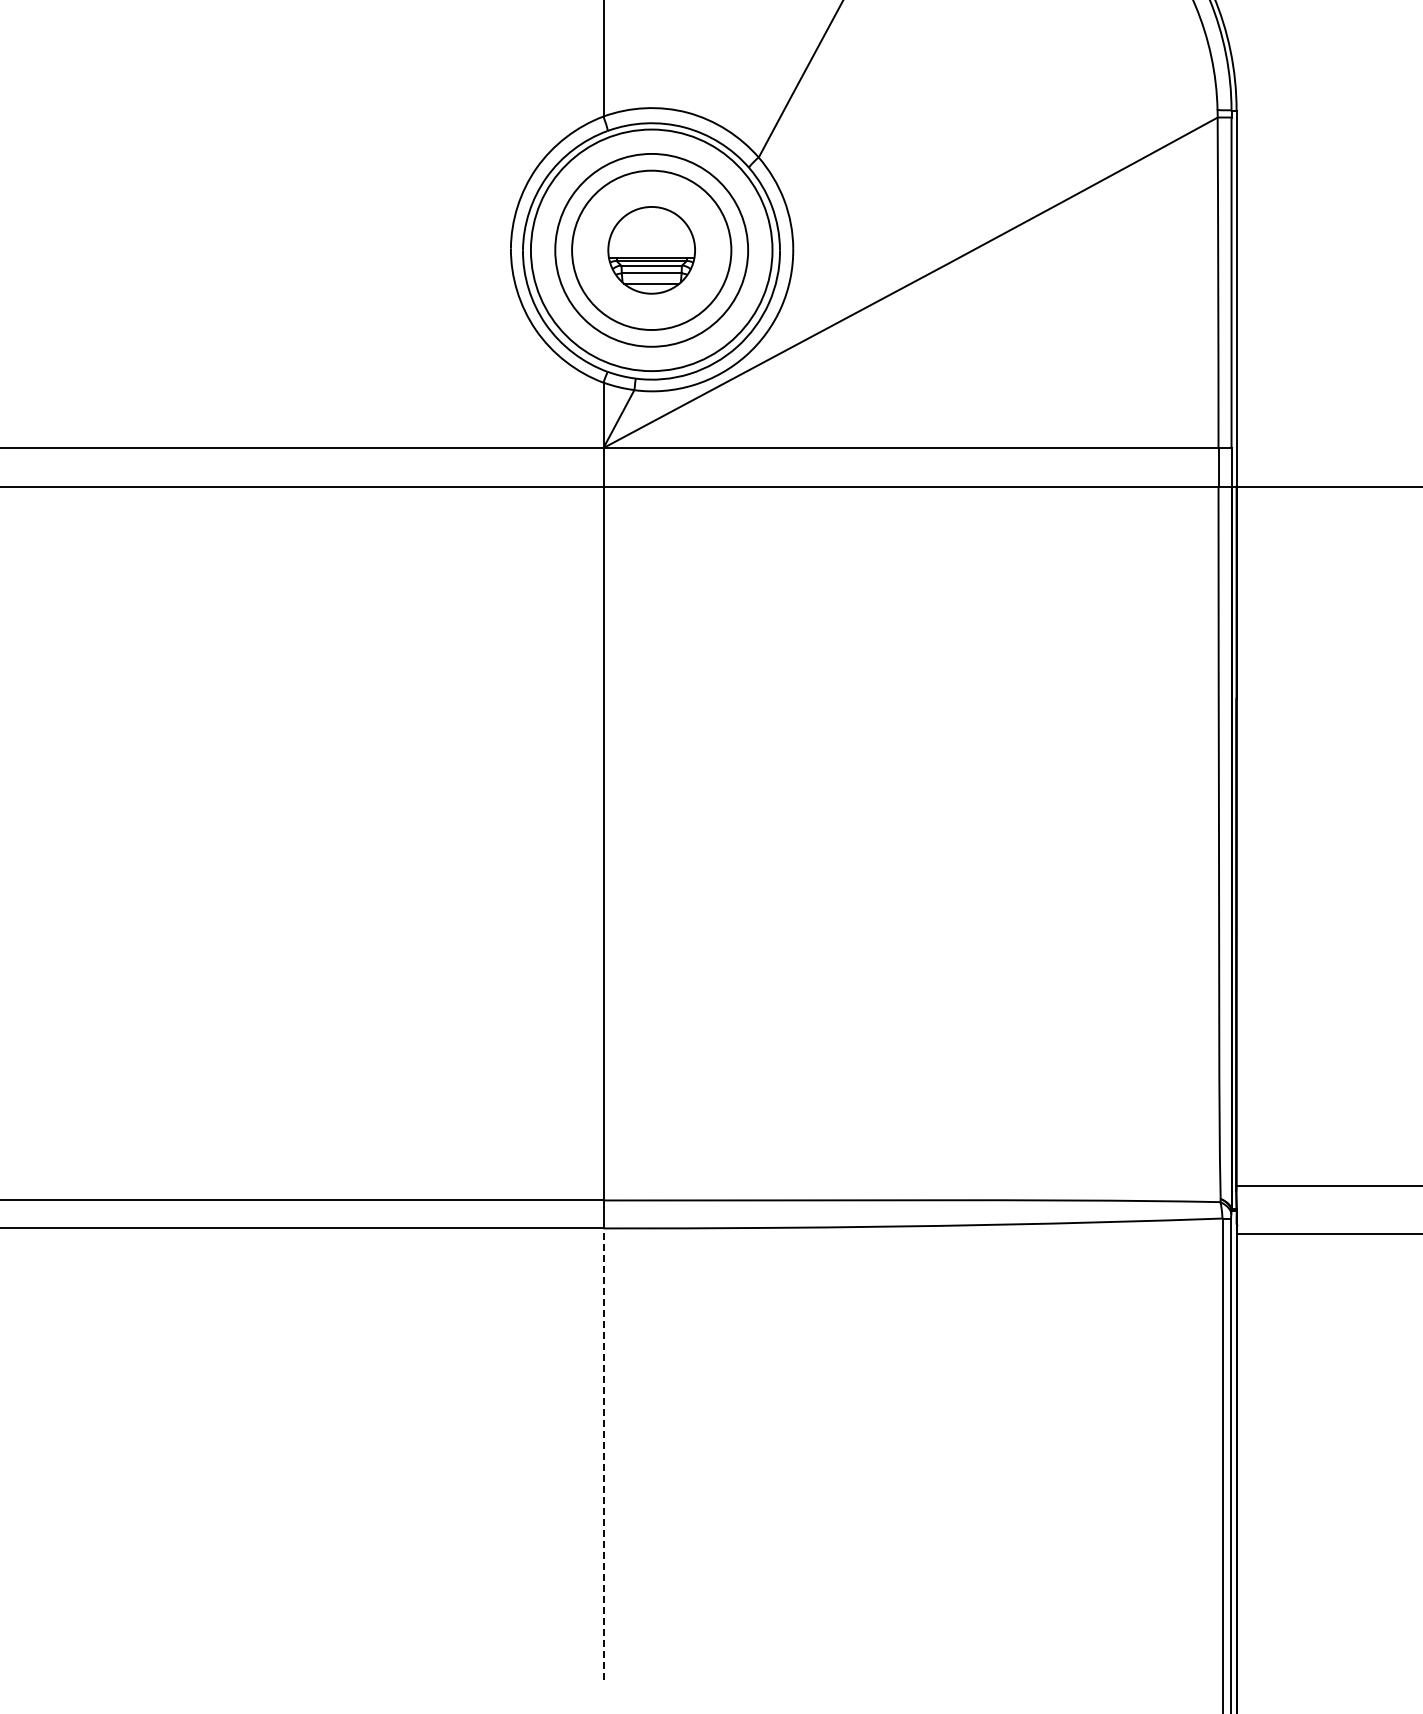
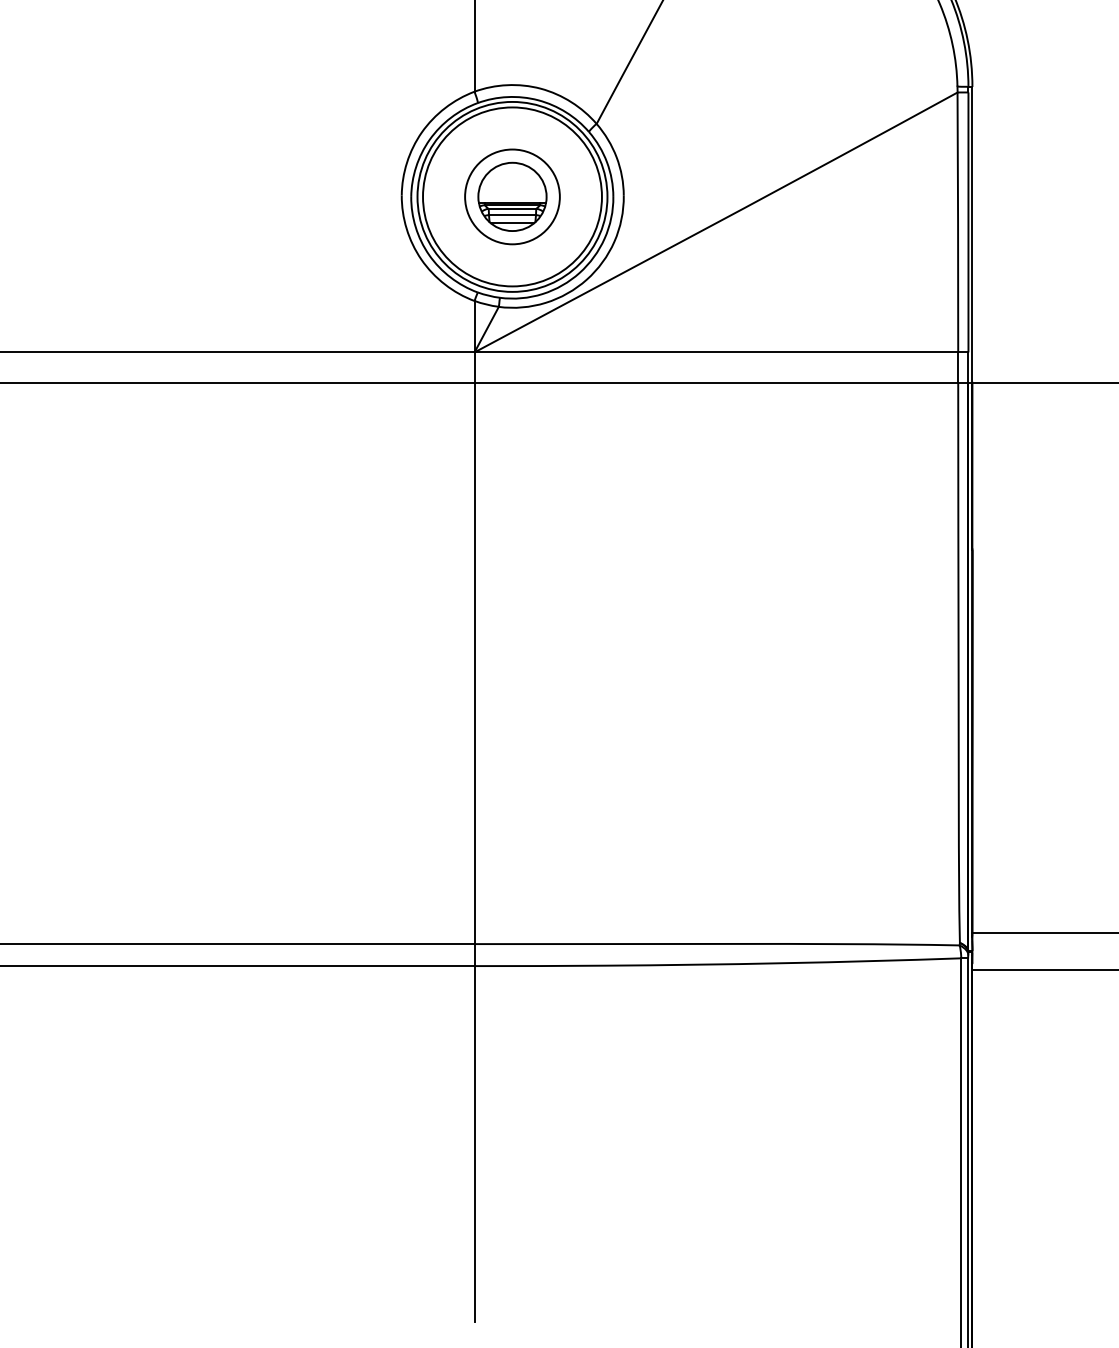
circle: (651, 250) -> (512, 197), size x0.62
circle: (651, 250) -> (512, 197), size x1.43
line: (603, 1453) -> (474, 1143), dashed -> solid

